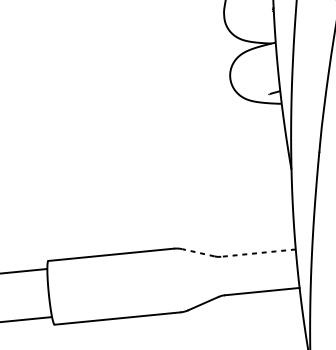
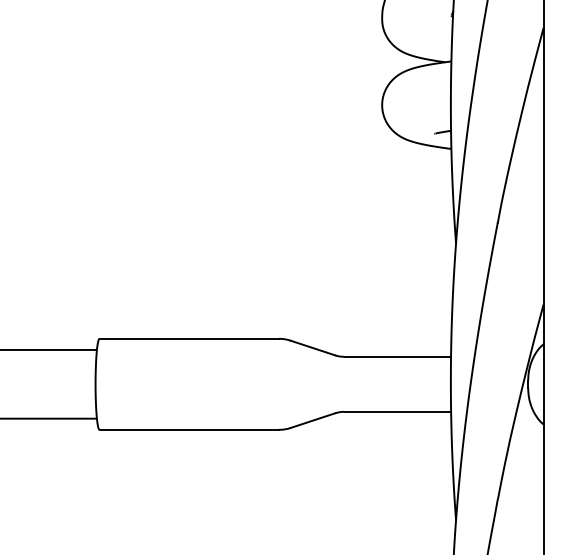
line: (198, 252) -> (312, 347), dashed -> solid
line: (258, 252) -> (397, 356), dashed -> solid

